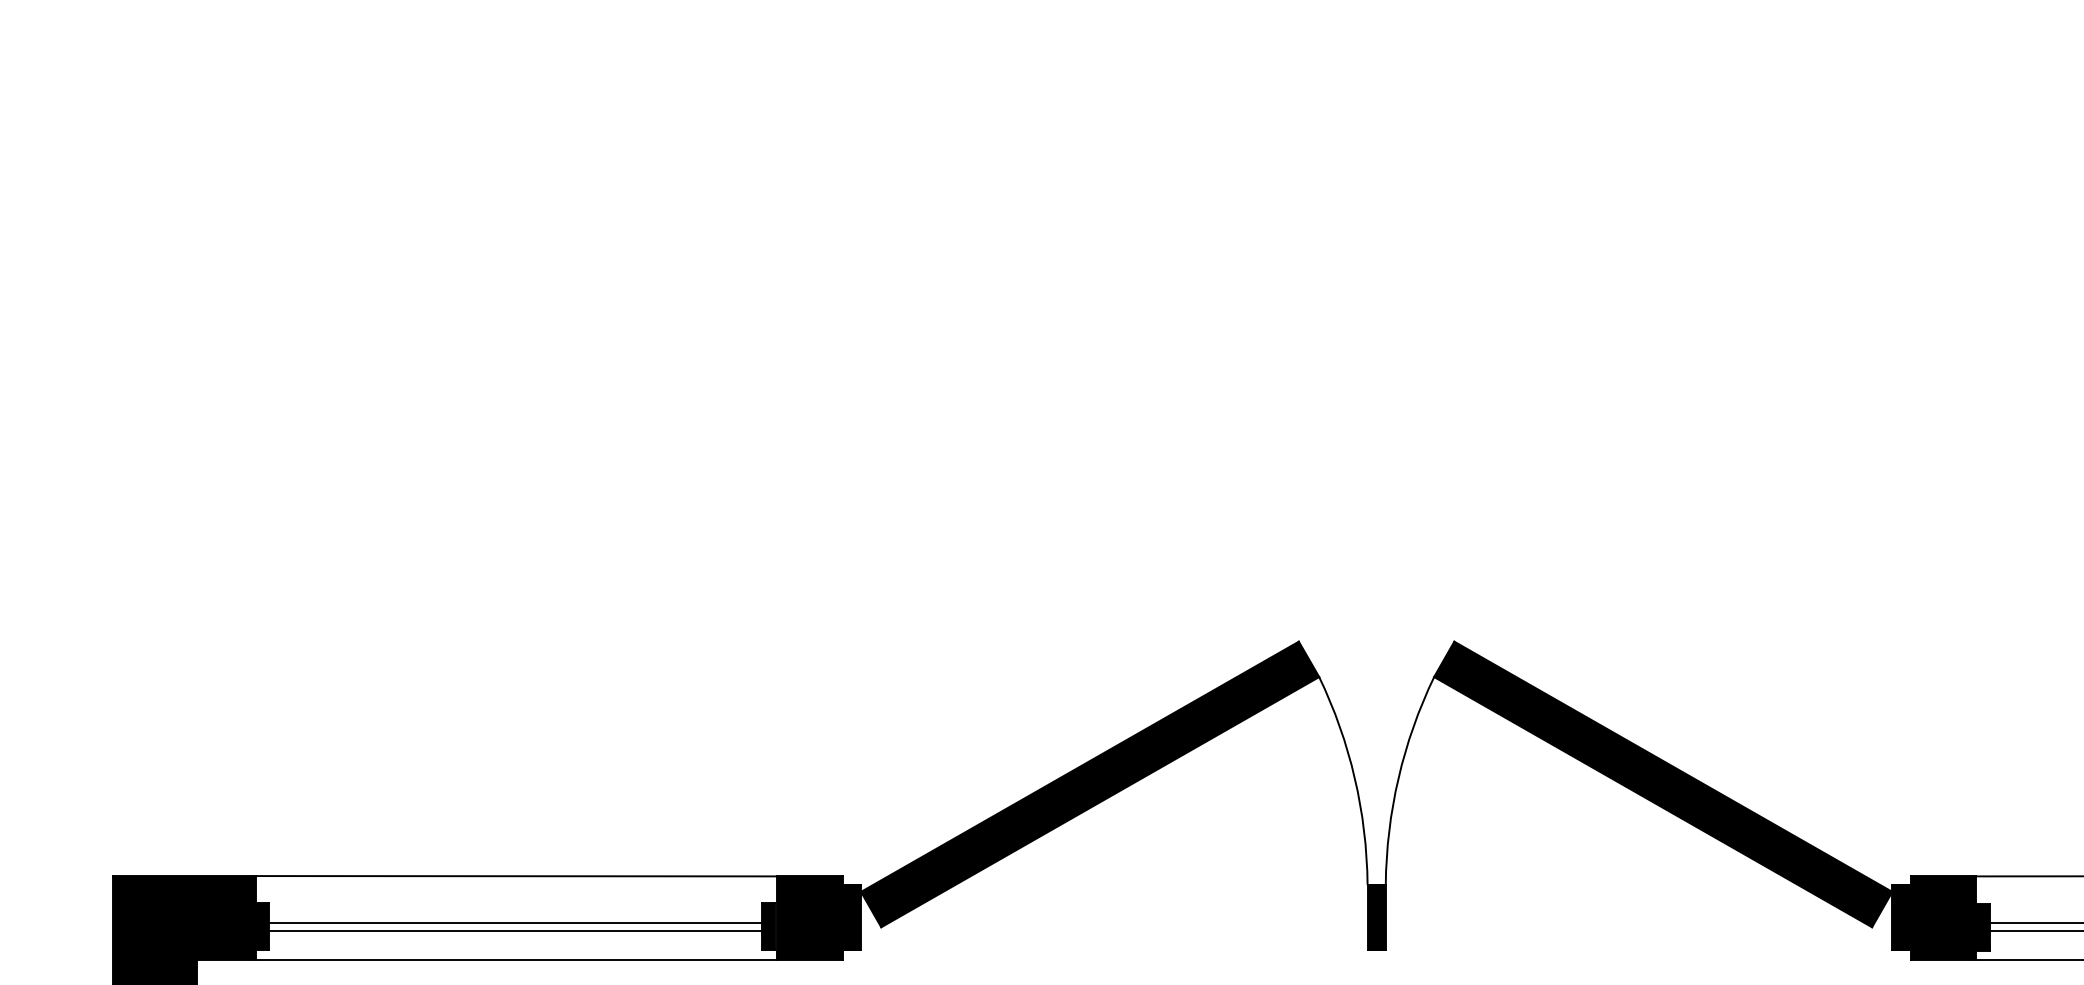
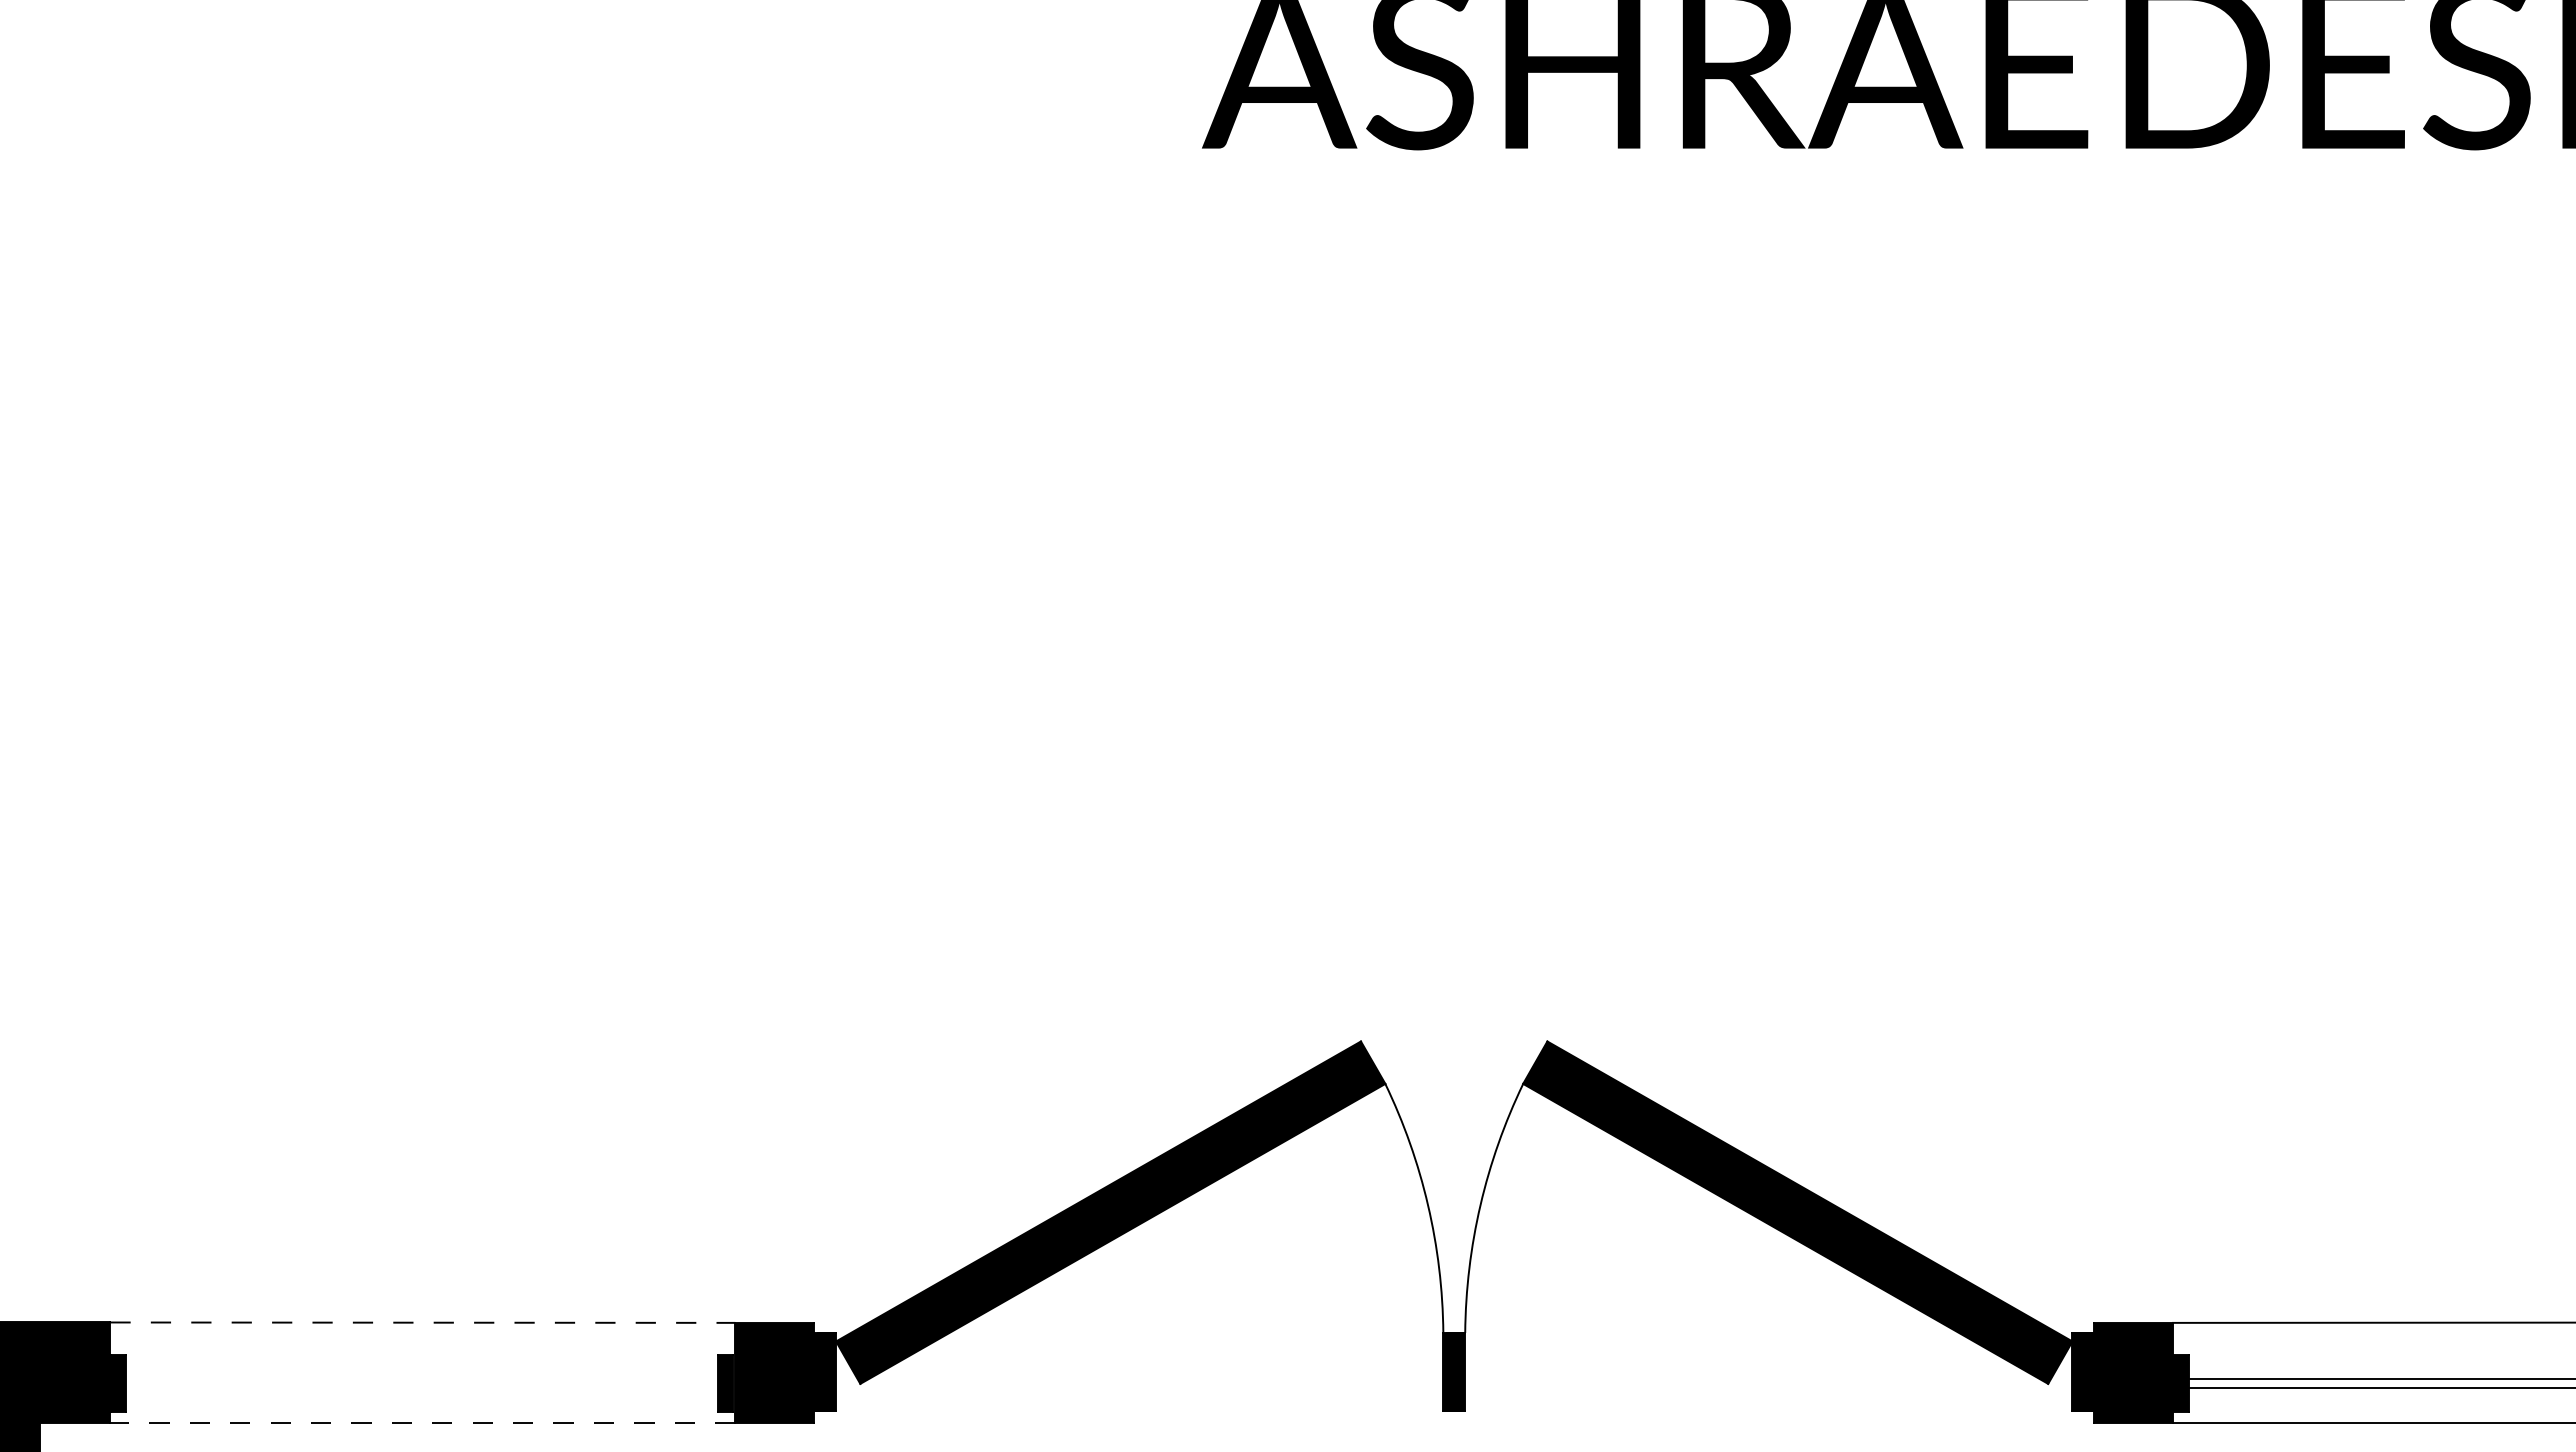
line: (516, 876) -> (423, 1322), solid -> dashed
line: (515, 923) -> (421, 1379), removed
line: (515, 931) -> (421, 1388), removed
line: (516, 960) -> (422, 1423), solid -> dashed

